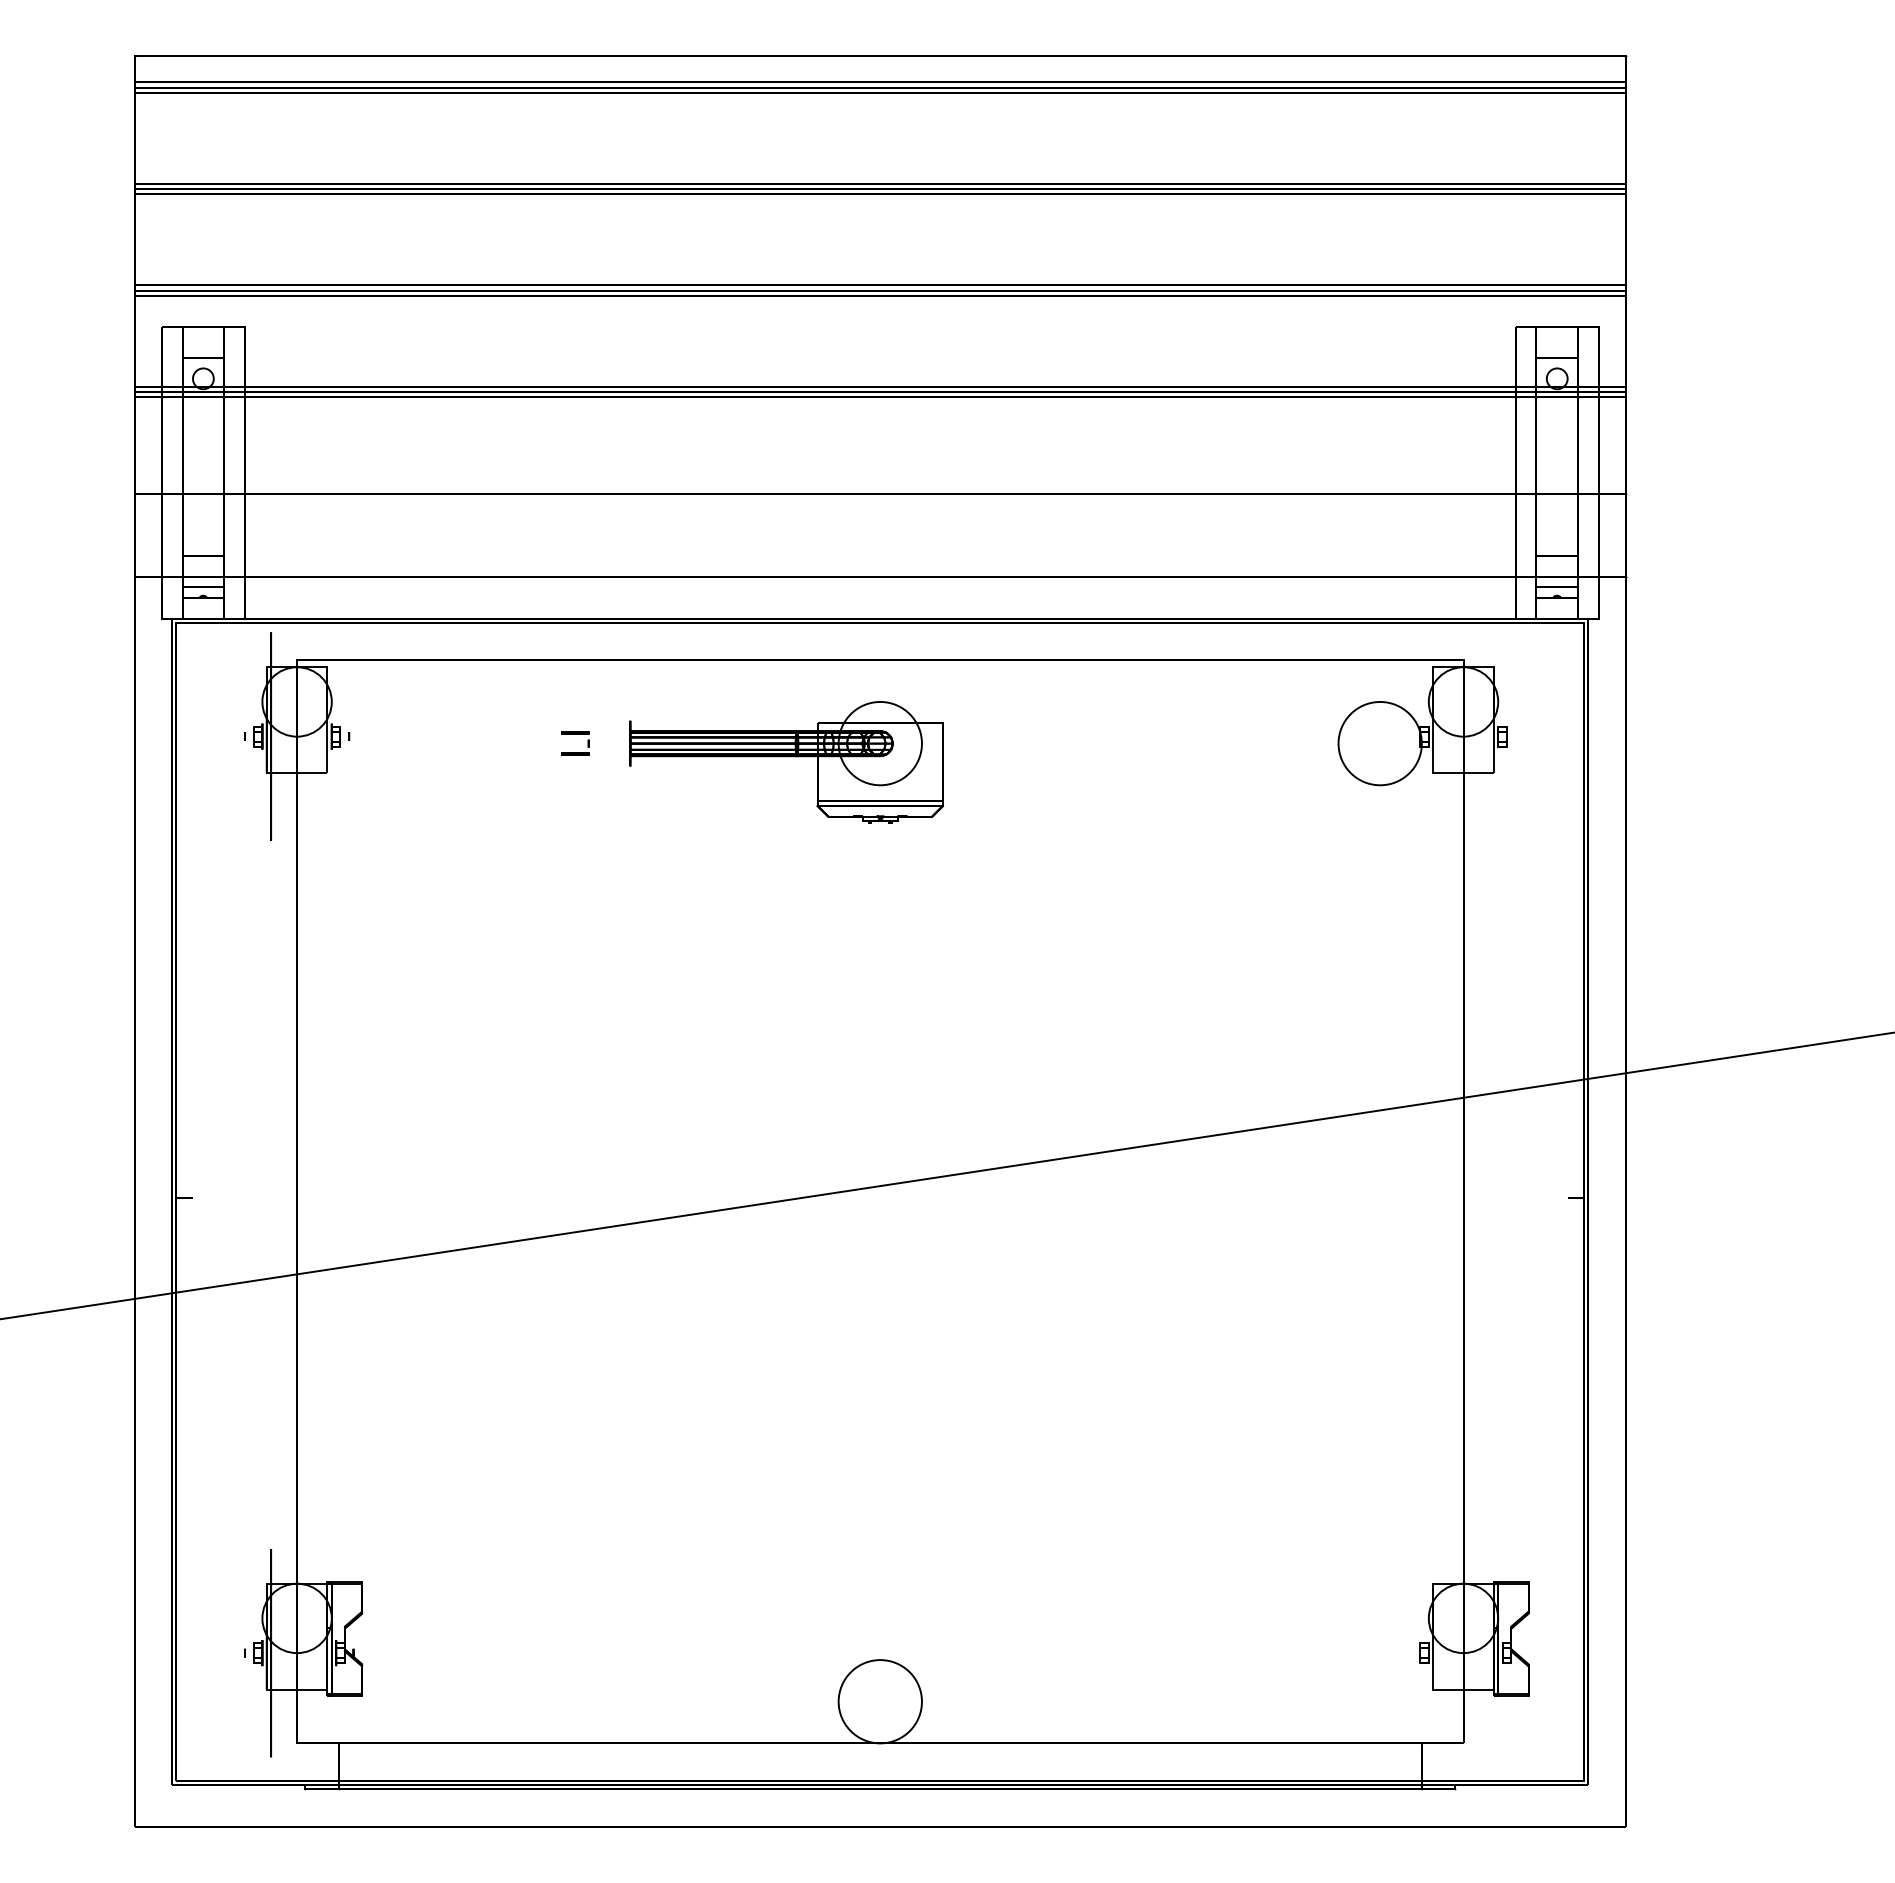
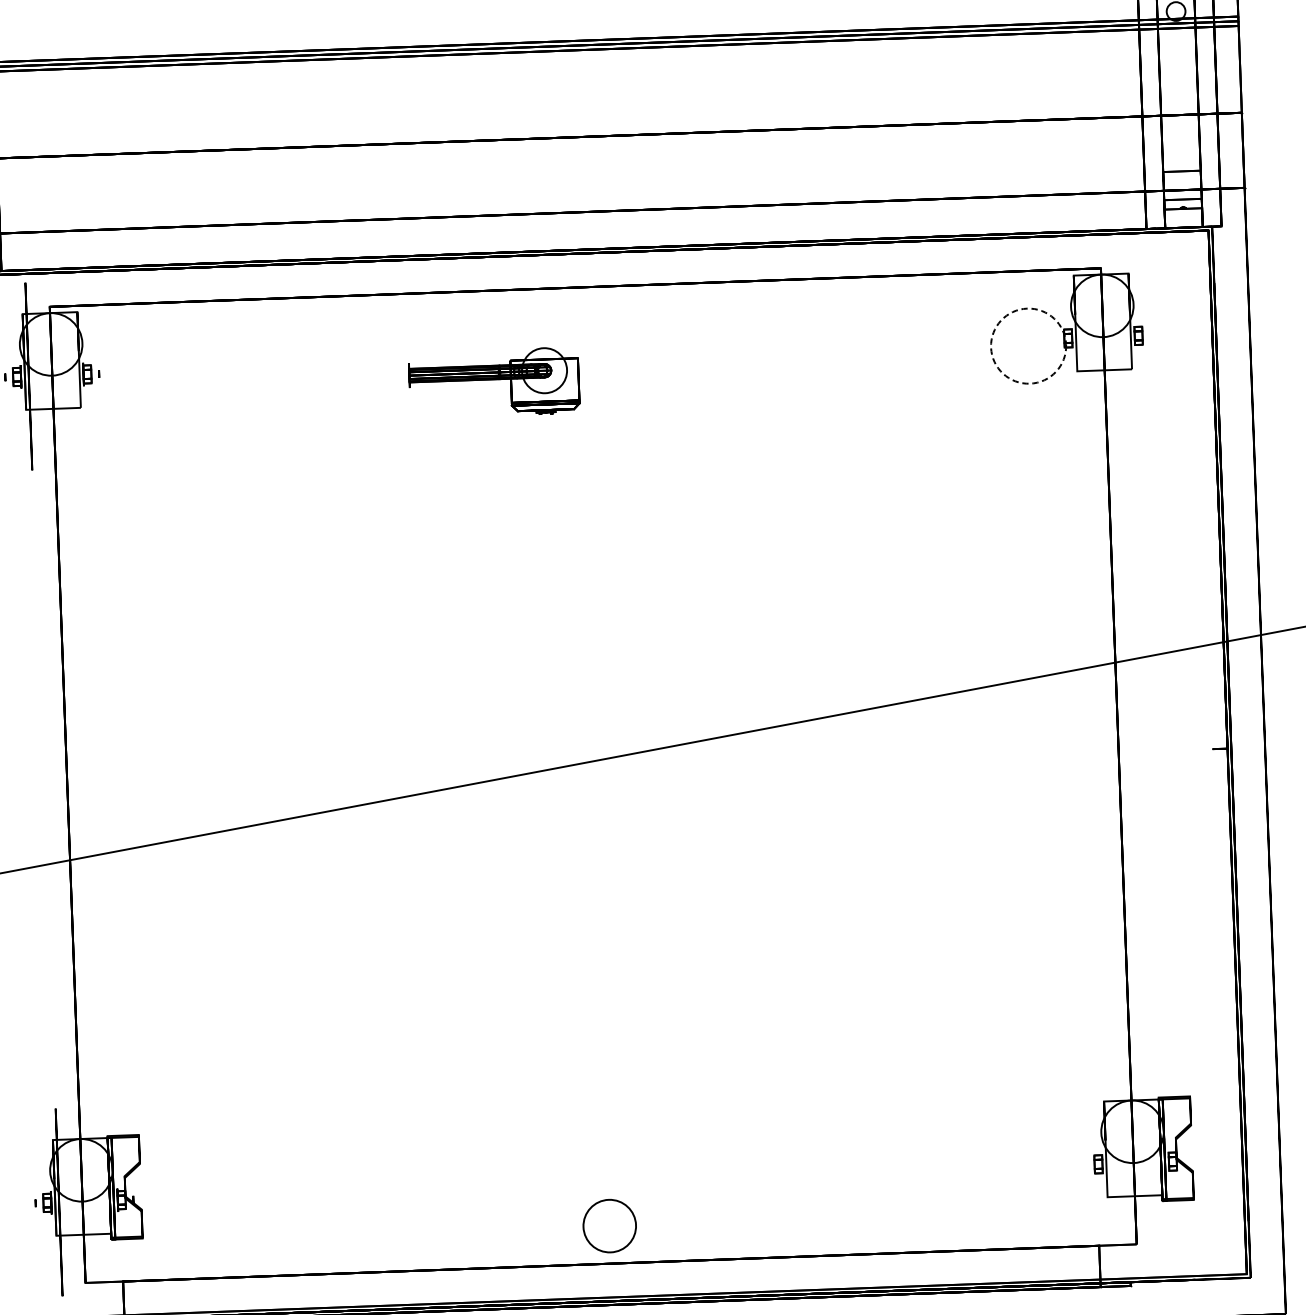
part: (575, 734) -> (303, 364), removed
circle: (1379, 743) -> (1027, 346), solid -> dashed
part: (786, 762) -> (494, 382), size x0.6
circle: (879, 1701) -> (609, 1225), size x0.7

